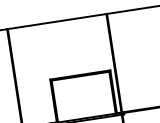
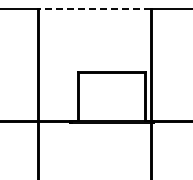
line: (56, 21) -> (94, 8), solid -> dashed

